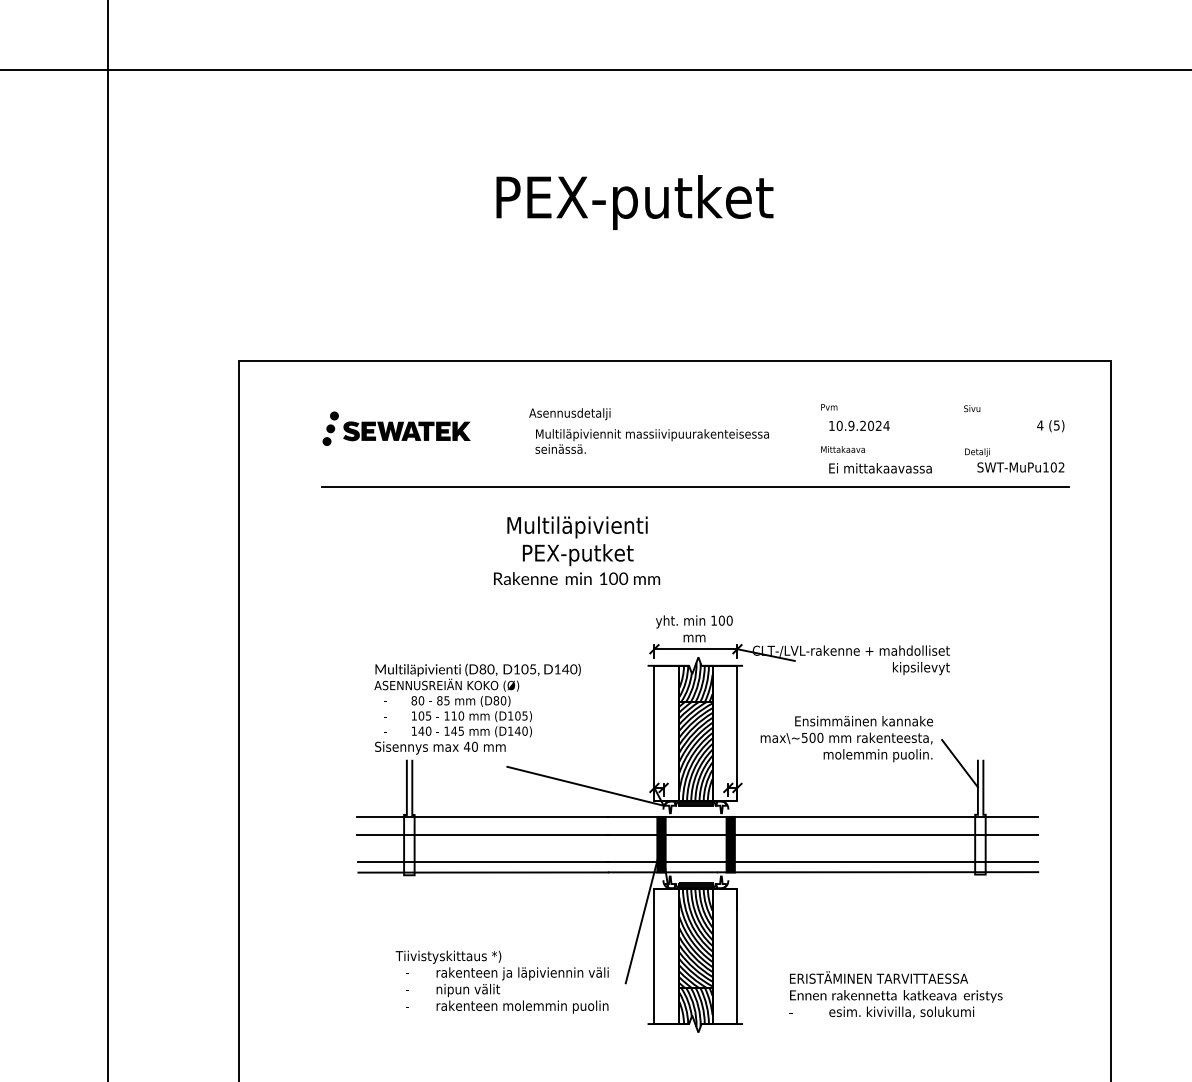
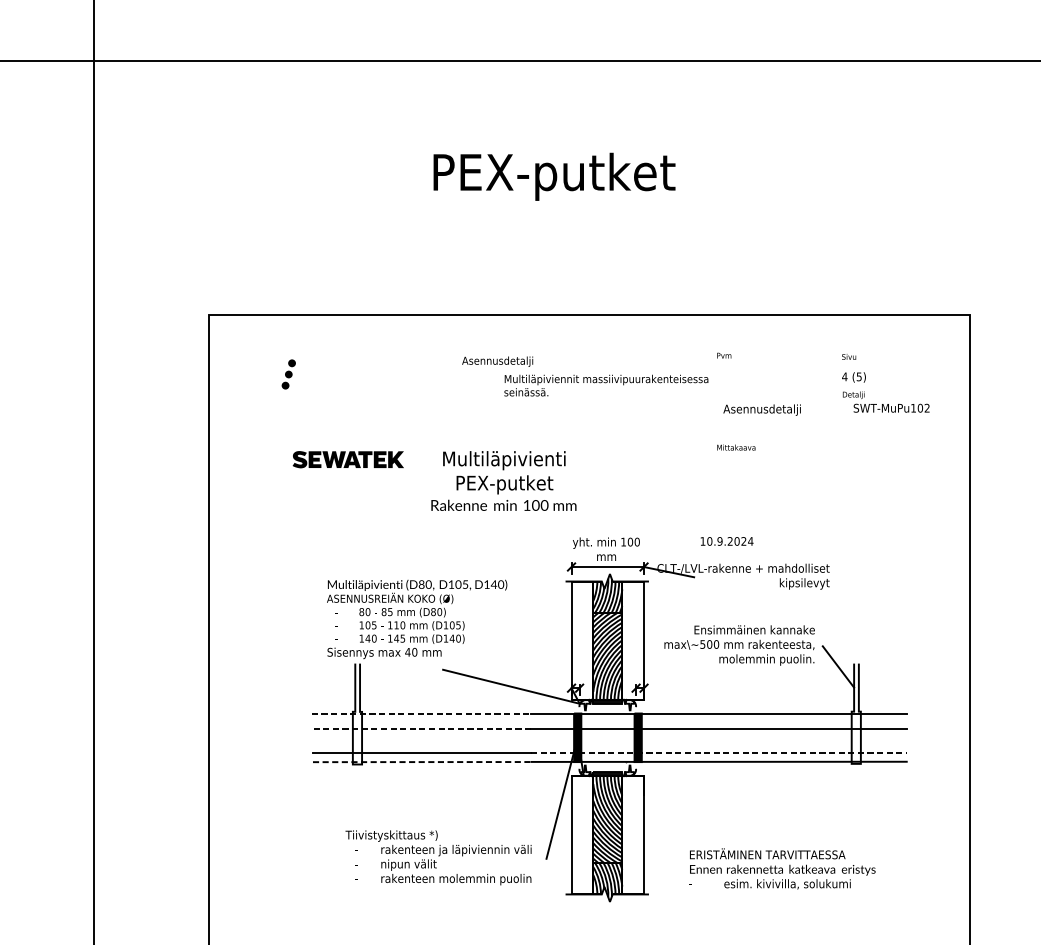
text: (859, 425) -> (727, 541), moved
text: (1050, 426) -> (853, 377), moved
part: (406, 431) -> (347, 459), moved
text: (651, 441) -> (605, 385), moved
text: (842, 449) -> (735, 447), moved
text: (879, 469) -> (768, 410), Ei mittakaavassa -> Asennusdetalji^M^J
line: (694, 487) -> (606, 425), removed
line: (482, 817) -> (421, 714), solid -> dashed
line: (482, 834) -> (421, 728), solid -> dashed
line: (823, 862) -> (719, 753), solid -> dashed
line: (483, 872) -> (422, 762), solid -> dashed

